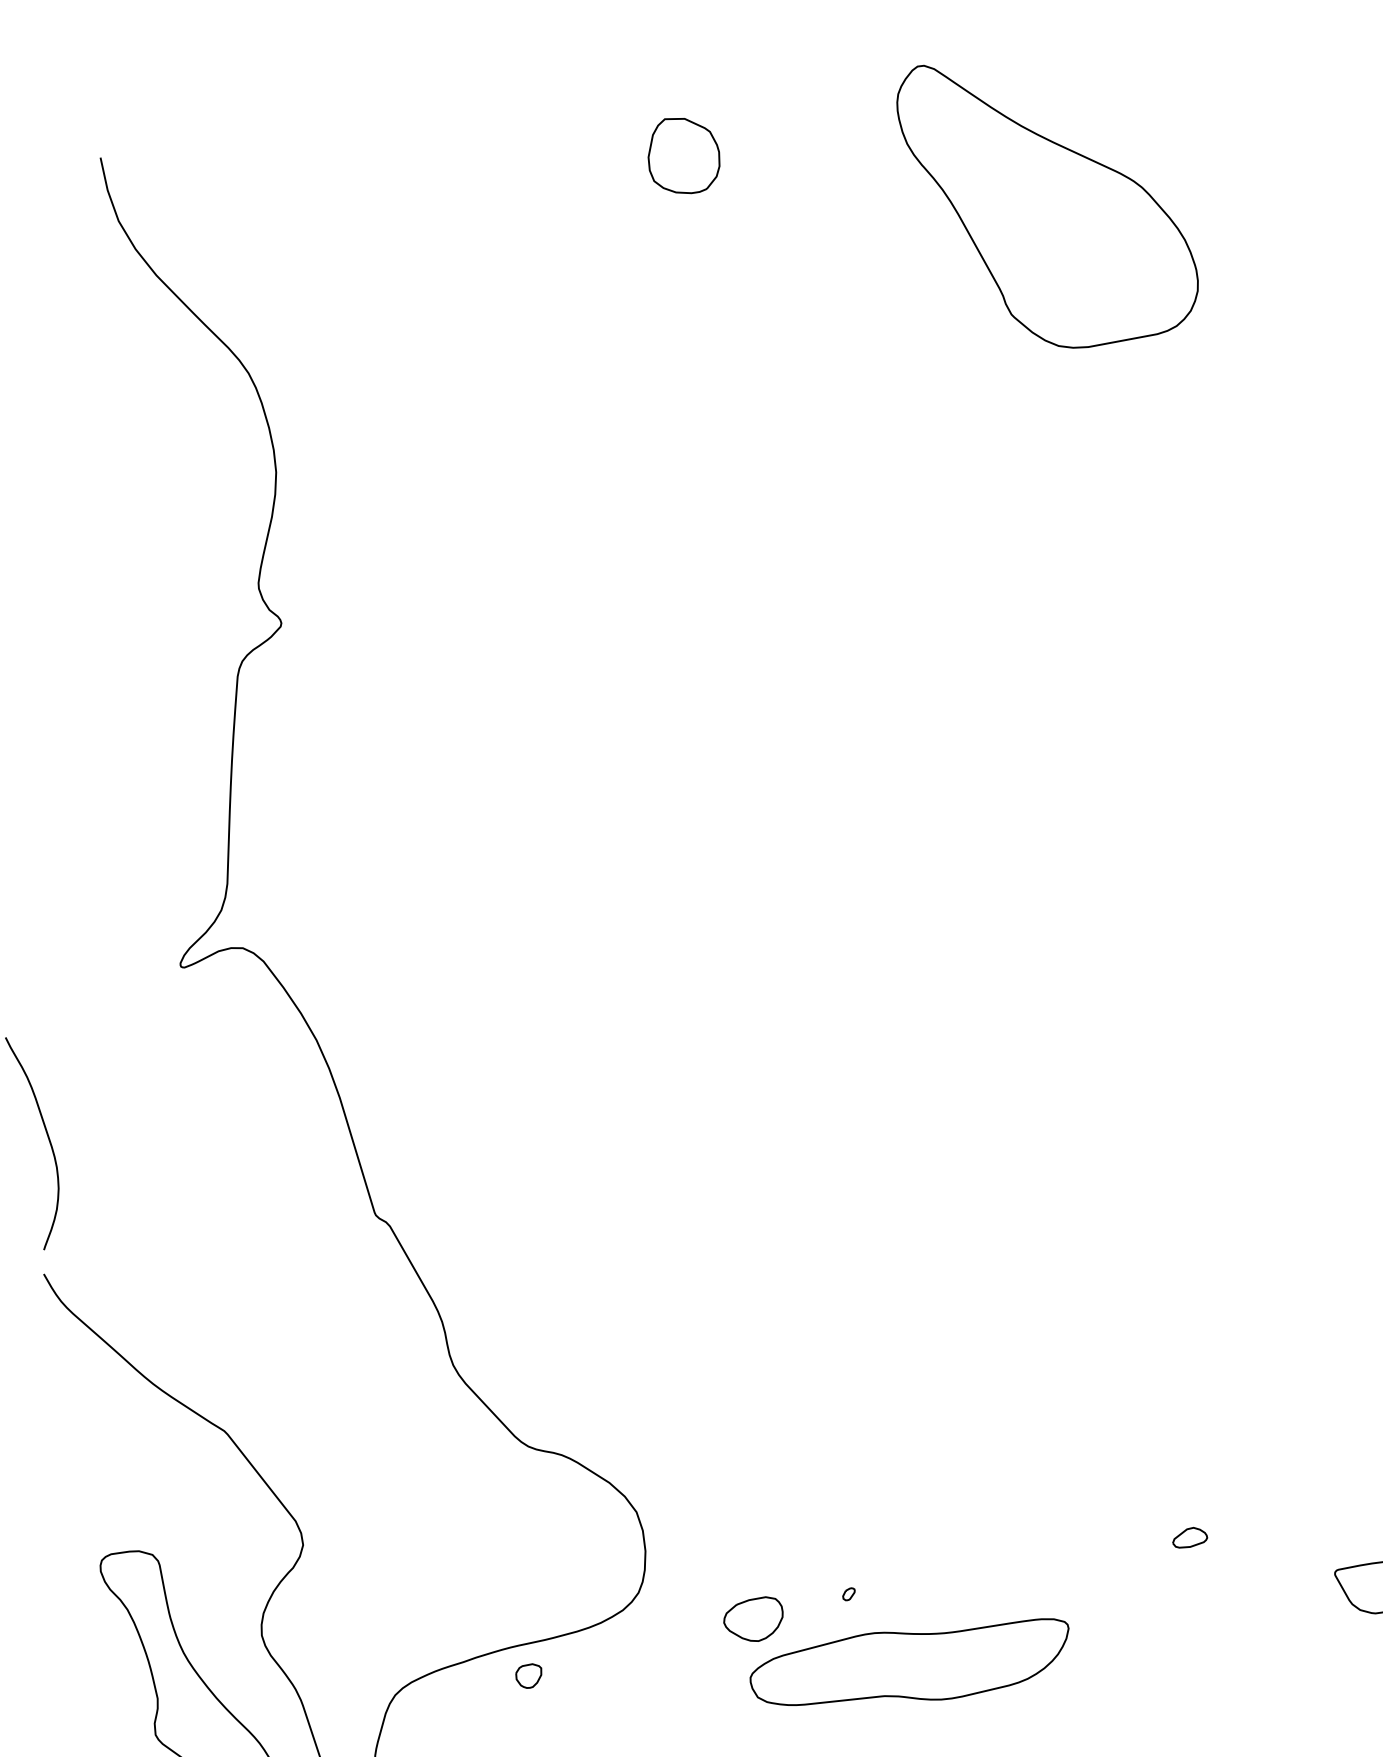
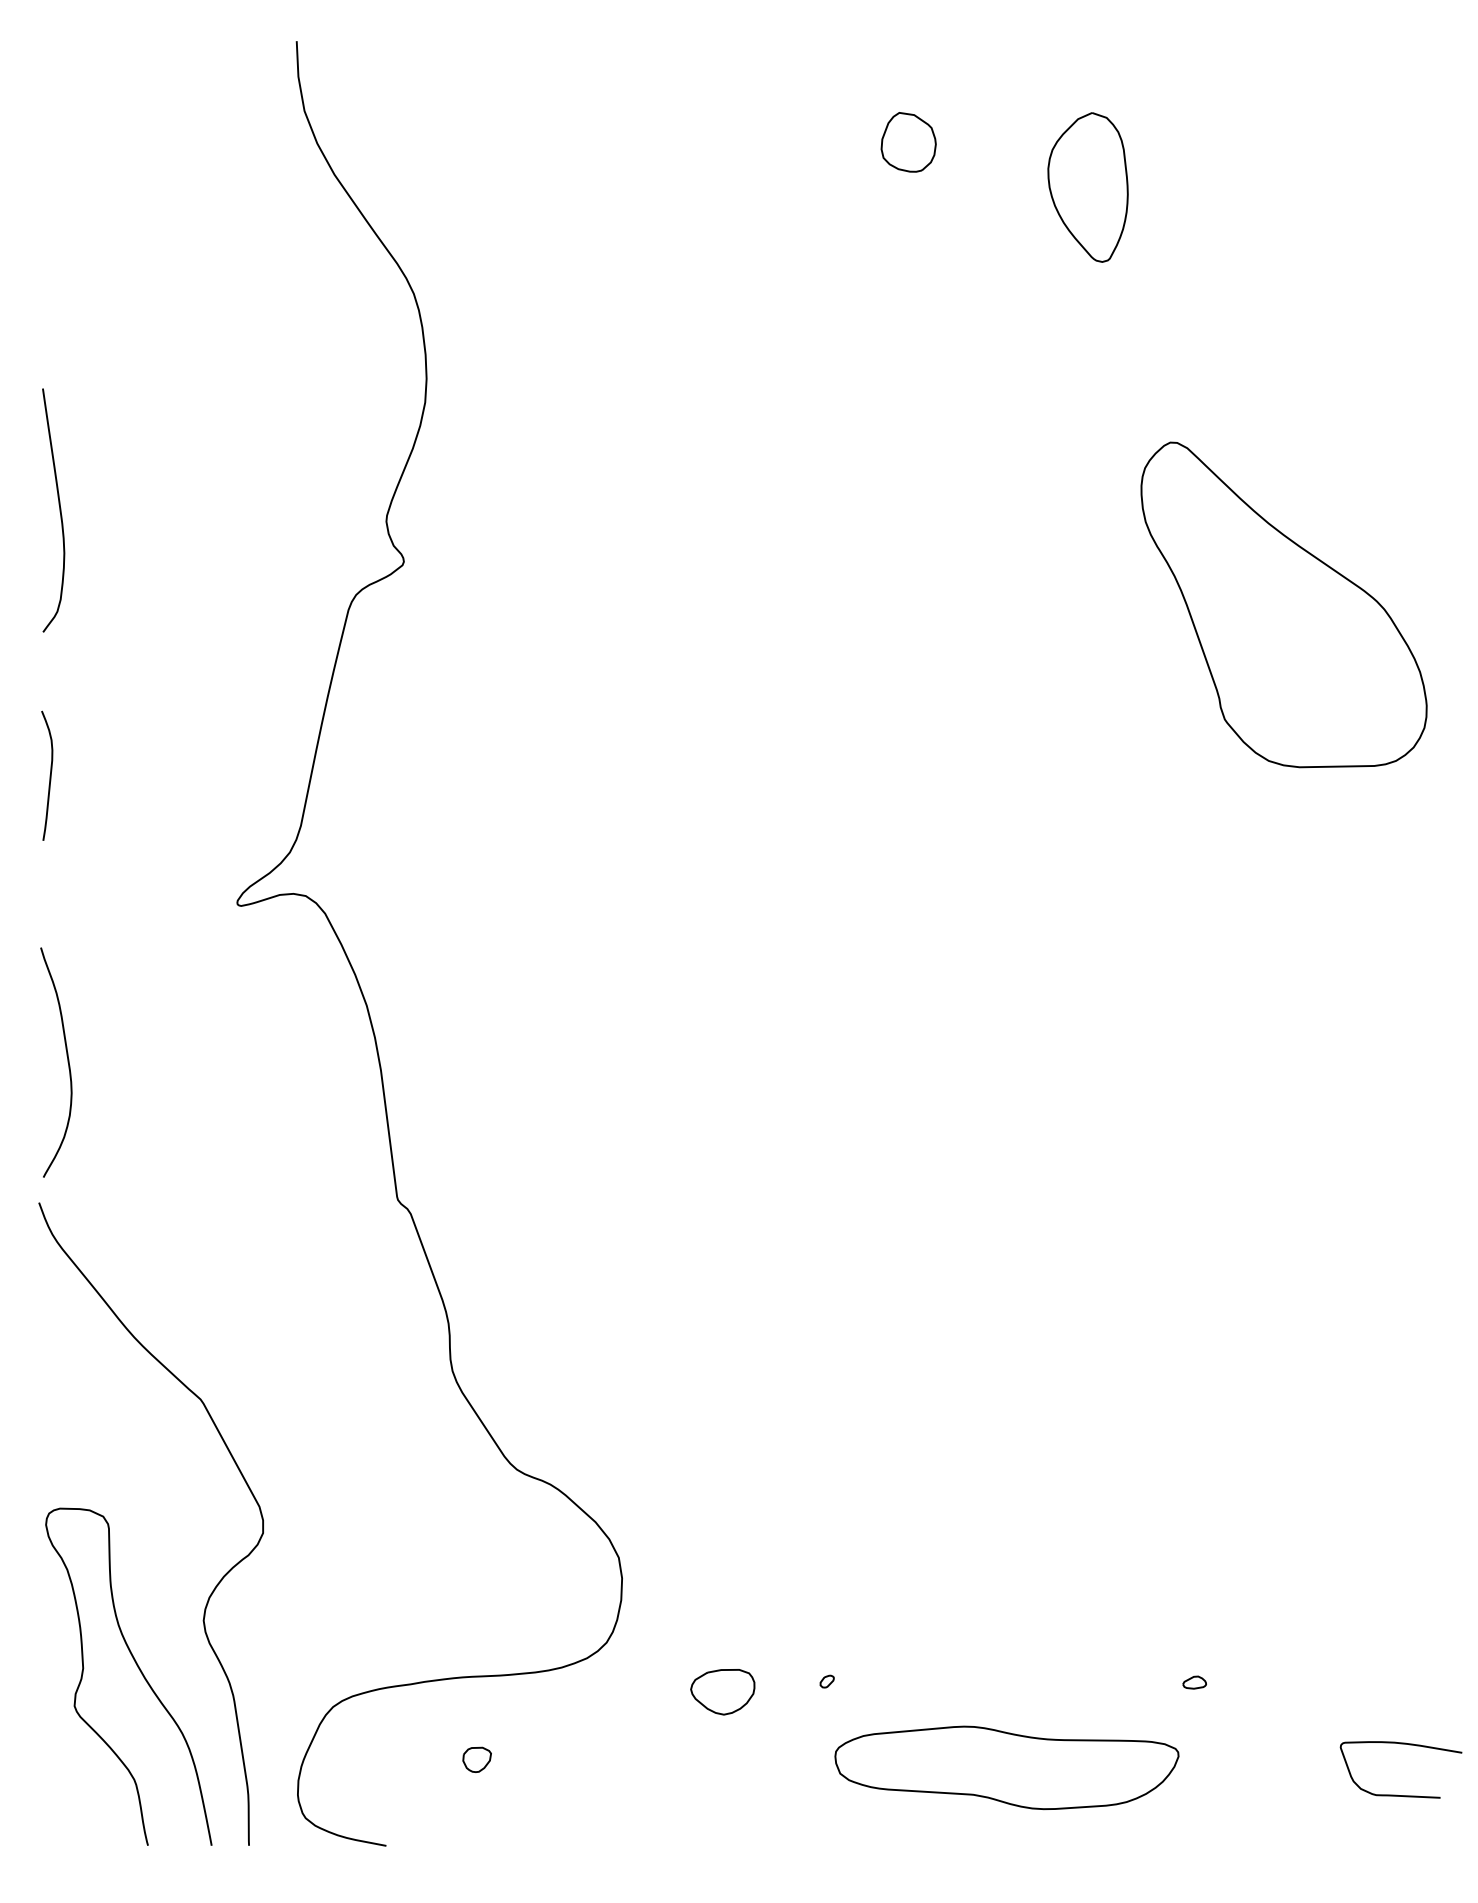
part: (683, 155) -> (908, 142), size x0.71
part: (856, 169) -> (1087, 187), added
part: (1047, 198) -> (1283, 604), moved
part: (1189, 1537) -> (1194, 1682), size x0.62
part: (910, 1665) -> (1006, 1767), moved
part: (528, 1676) -> (476, 1759), moved

